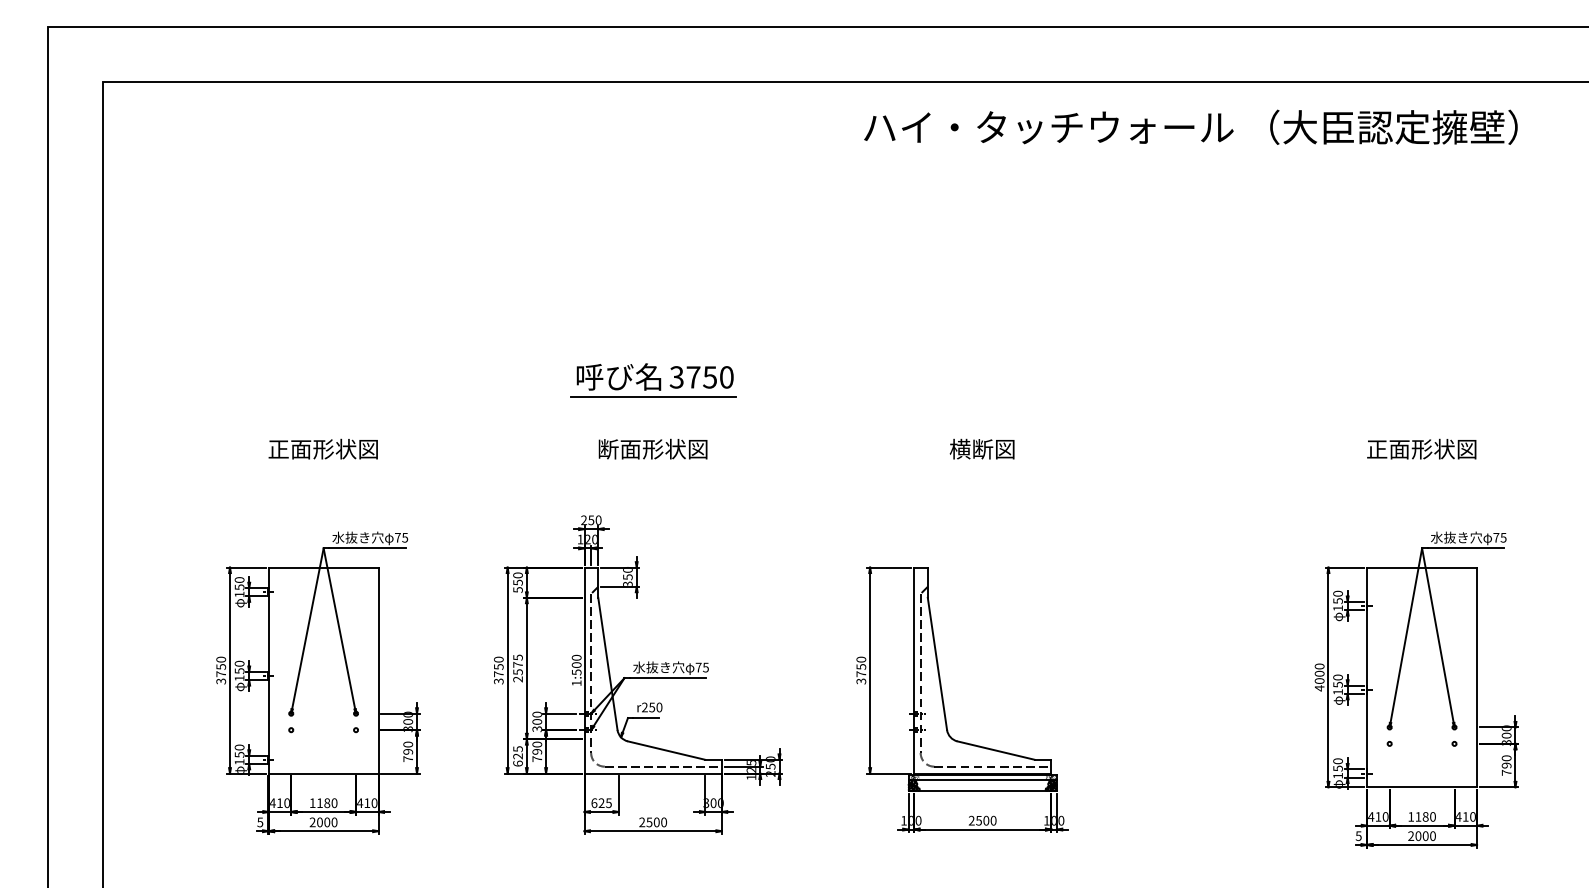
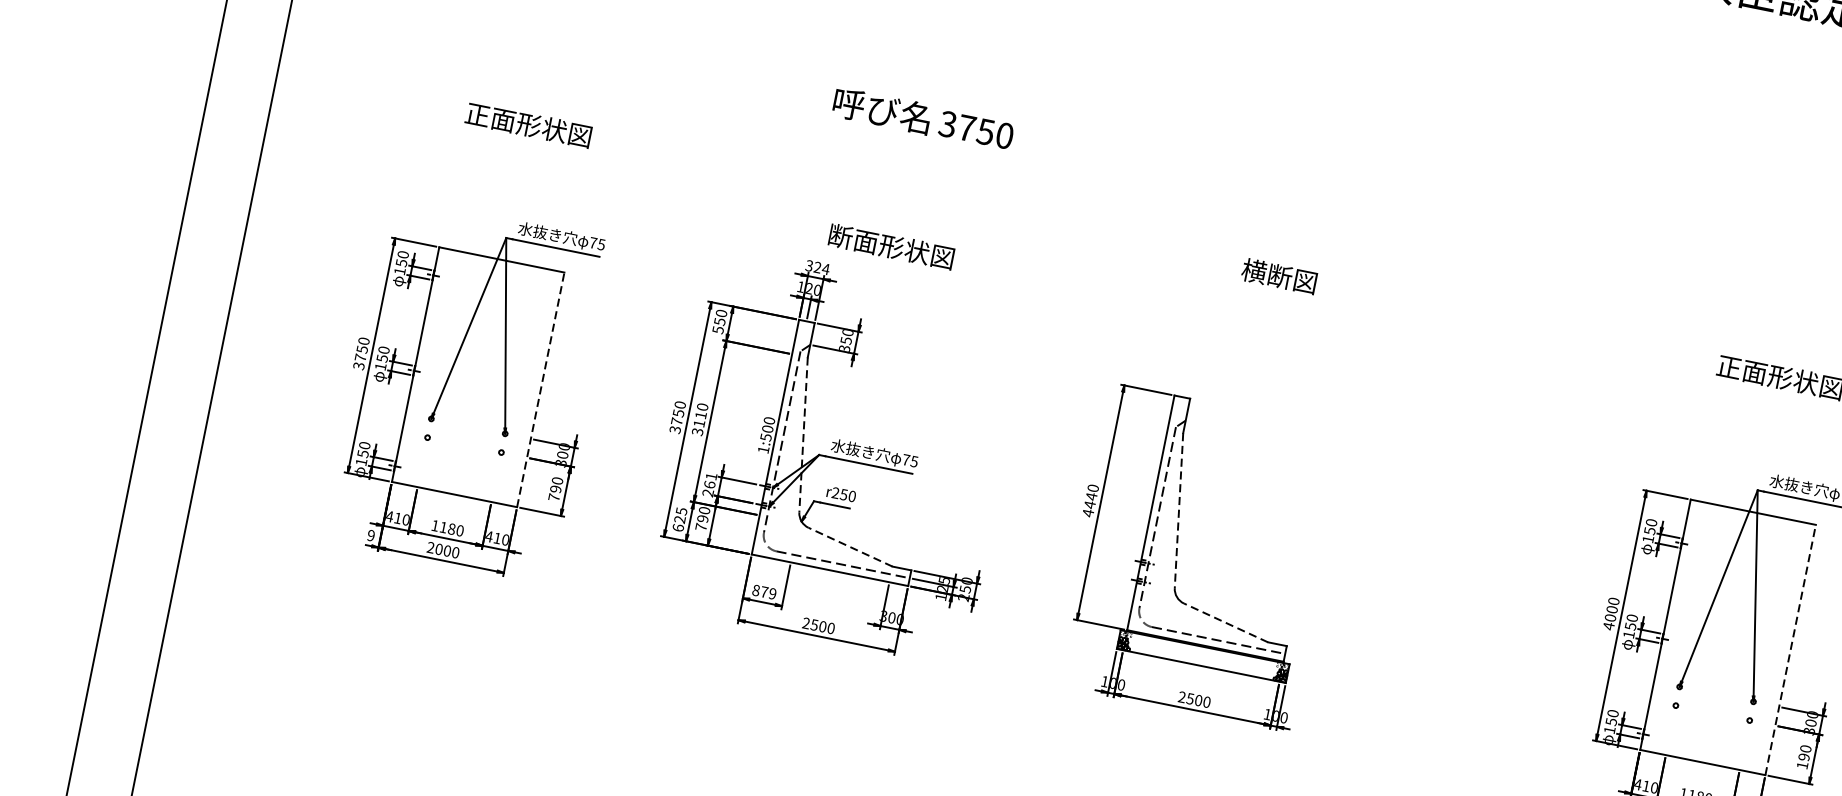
line: (652, 397) -> (915, 141), removed
text: (652, 448) -> (891, 245), moved
text: (591, 520) -> (817, 267), 250 -> 324
line: (607, 663) -> (803, 434), solid -> dashed
line: (937, 663) -> (1179, 510), solid -> dashed
text: (517, 668) -> (699, 419), 2575 -> 3110
line: (378, 670) -> (540, 389), solid -> dashed
text: (861, 673) -> (1090, 504), 3750 -> 4440
line: (1477, 677) -> (1791, 650), solid -> dashed
text: (537, 721) -> (710, 484), 300 -> 261
line: (666, 750) -> (850, 547), solid -> dashed
line: (996, 750) -> (1226, 622), solid -> dashed
text: (1506, 772) -> (1802, 765), 790 -> 190
line: (982, 780) -> (1203, 653), removed
text: (601, 802) -> (764, 591), 625 -> 879
text: (260, 821) -> (371, 534), 5 -> 9

